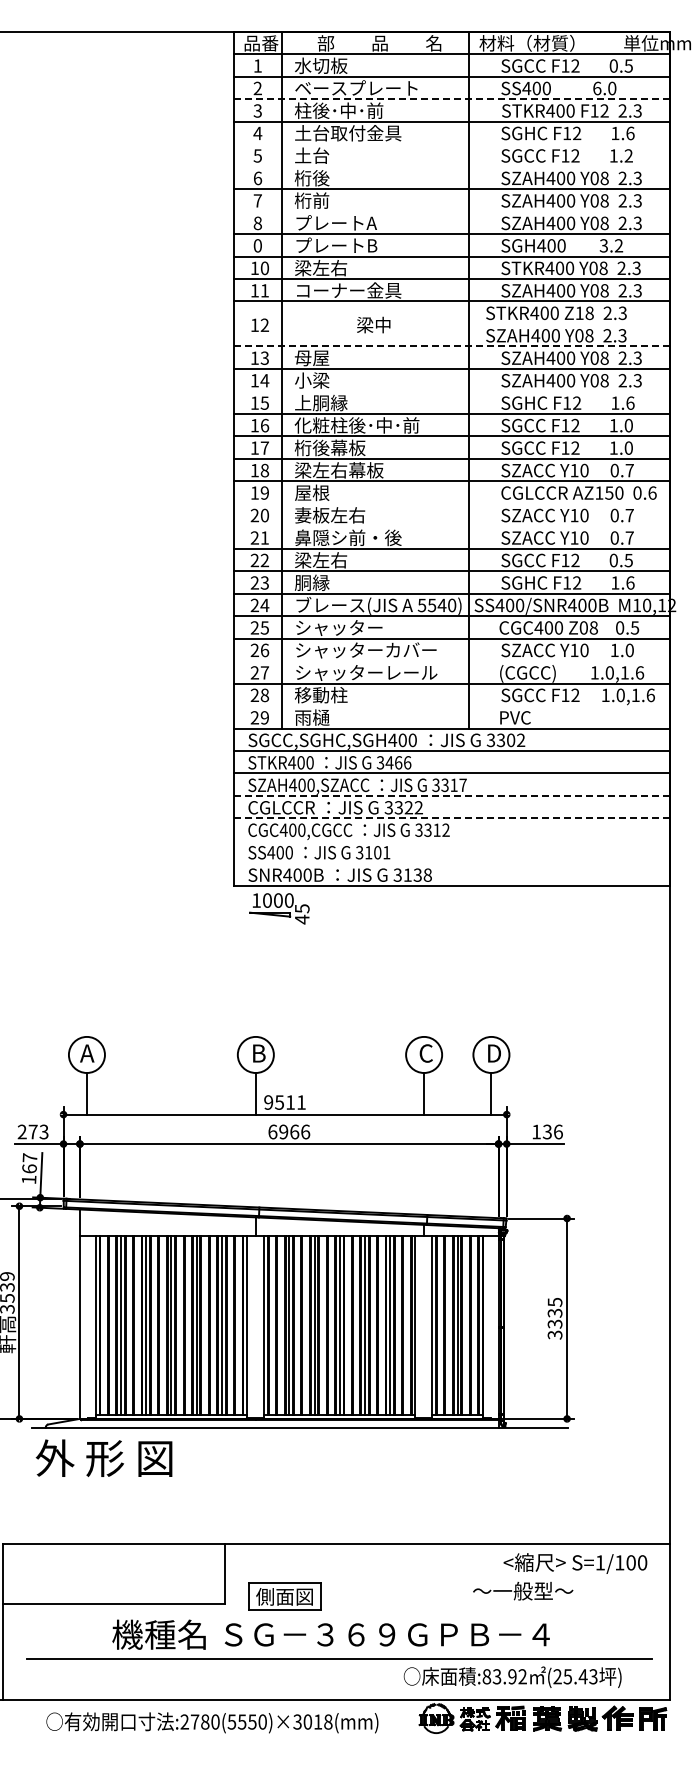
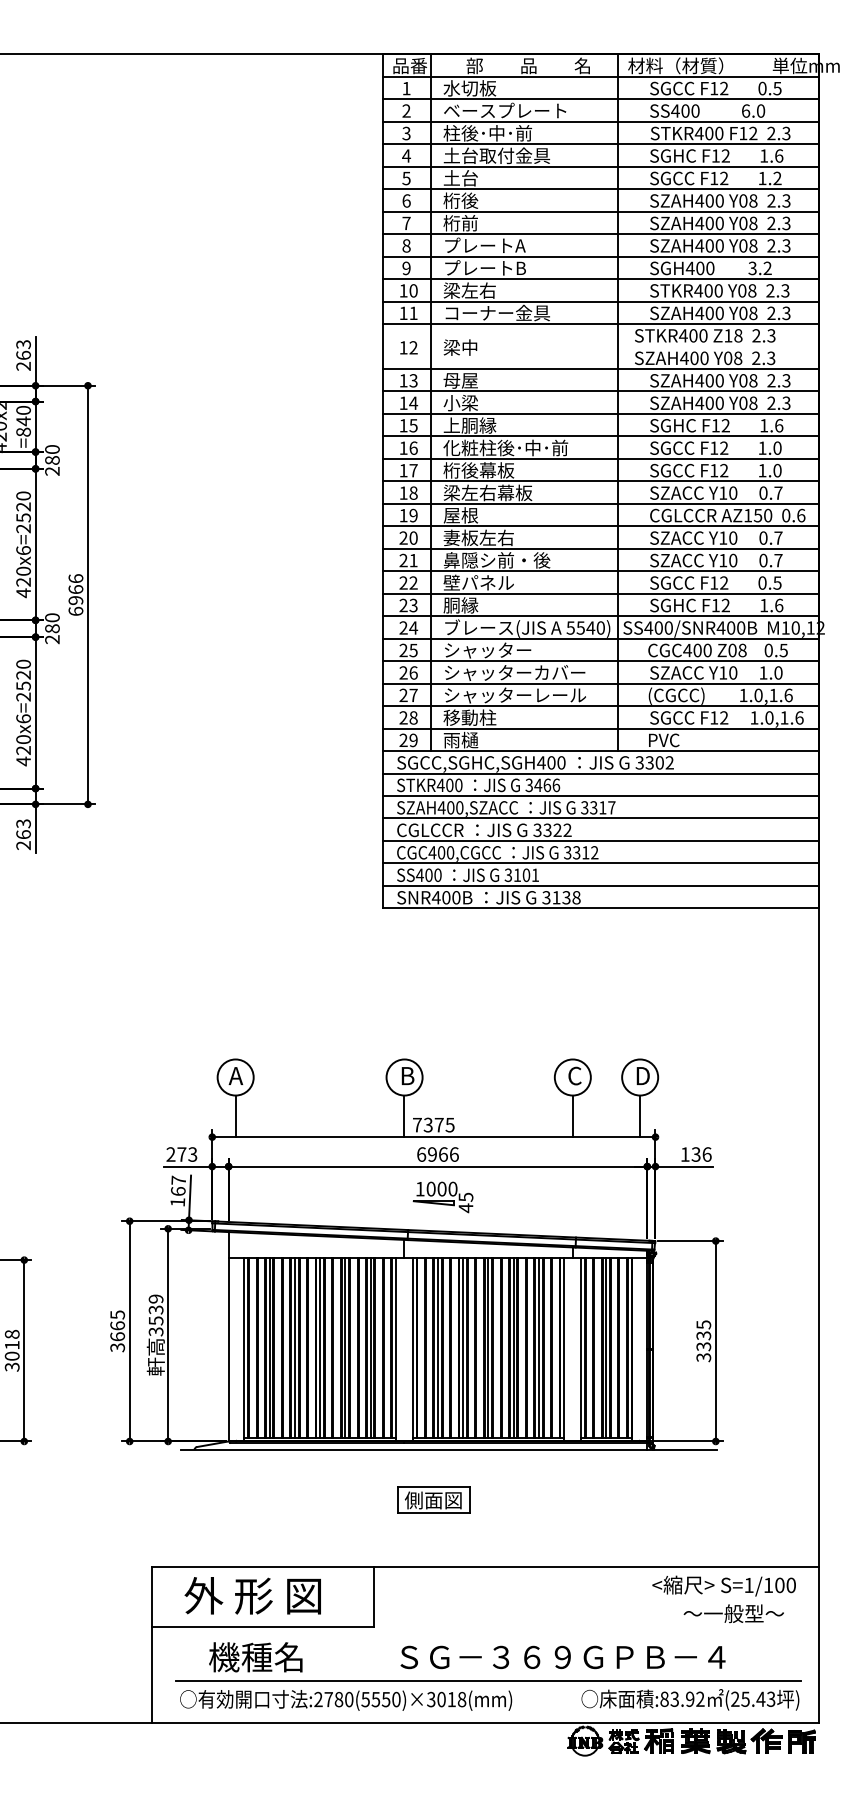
line: (451, 98) -> (600, 121), dashed -> solid
line: (451, 143) -> (600, 166), added
line: (451, 166) -> (600, 189), added
line: (451, 211) -> (600, 234), added
text: (257, 245) -> (406, 268), 0 -> 9
text: (373, 324) -> (460, 347), moved
line: (451, 345) -> (600, 368), dashed -> solid
line: (451, 390) -> (600, 413), added
line: (451, 503) -> (600, 526), added
line: (451, 525) -> (600, 548), added
text: (329, 559) -> (478, 582), 梁左右 -> 壁パネル
line: (451, 660) -> (600, 683), added
line: (451, 705) -> (600, 728), added
line: (451, 795) -> (600, 818), dashed -> solid
line: (451, 817) -> (600, 840), dashed -> solid
line: (451, 840) -> (600, 863), added
line: (451, 862) -> (600, 885), added
part: (278, 908) -> (442, 1197), moved
text: (284, 1101) -> (433, 1124), 9511 -> 7375
text: (103, 1457) -> (252, 1595), moved
text: (522, 1590) -> (733, 1613), moved
part: (284, 1595) -> (433, 1499), moved
text: (158, 1634) -> (255, 1657), moved
text: (386, 1634) -> (562, 1657), moved
text: (512, 1676) -> (690, 1699), moved
text: (212, 1722) -> (346, 1700), moved

